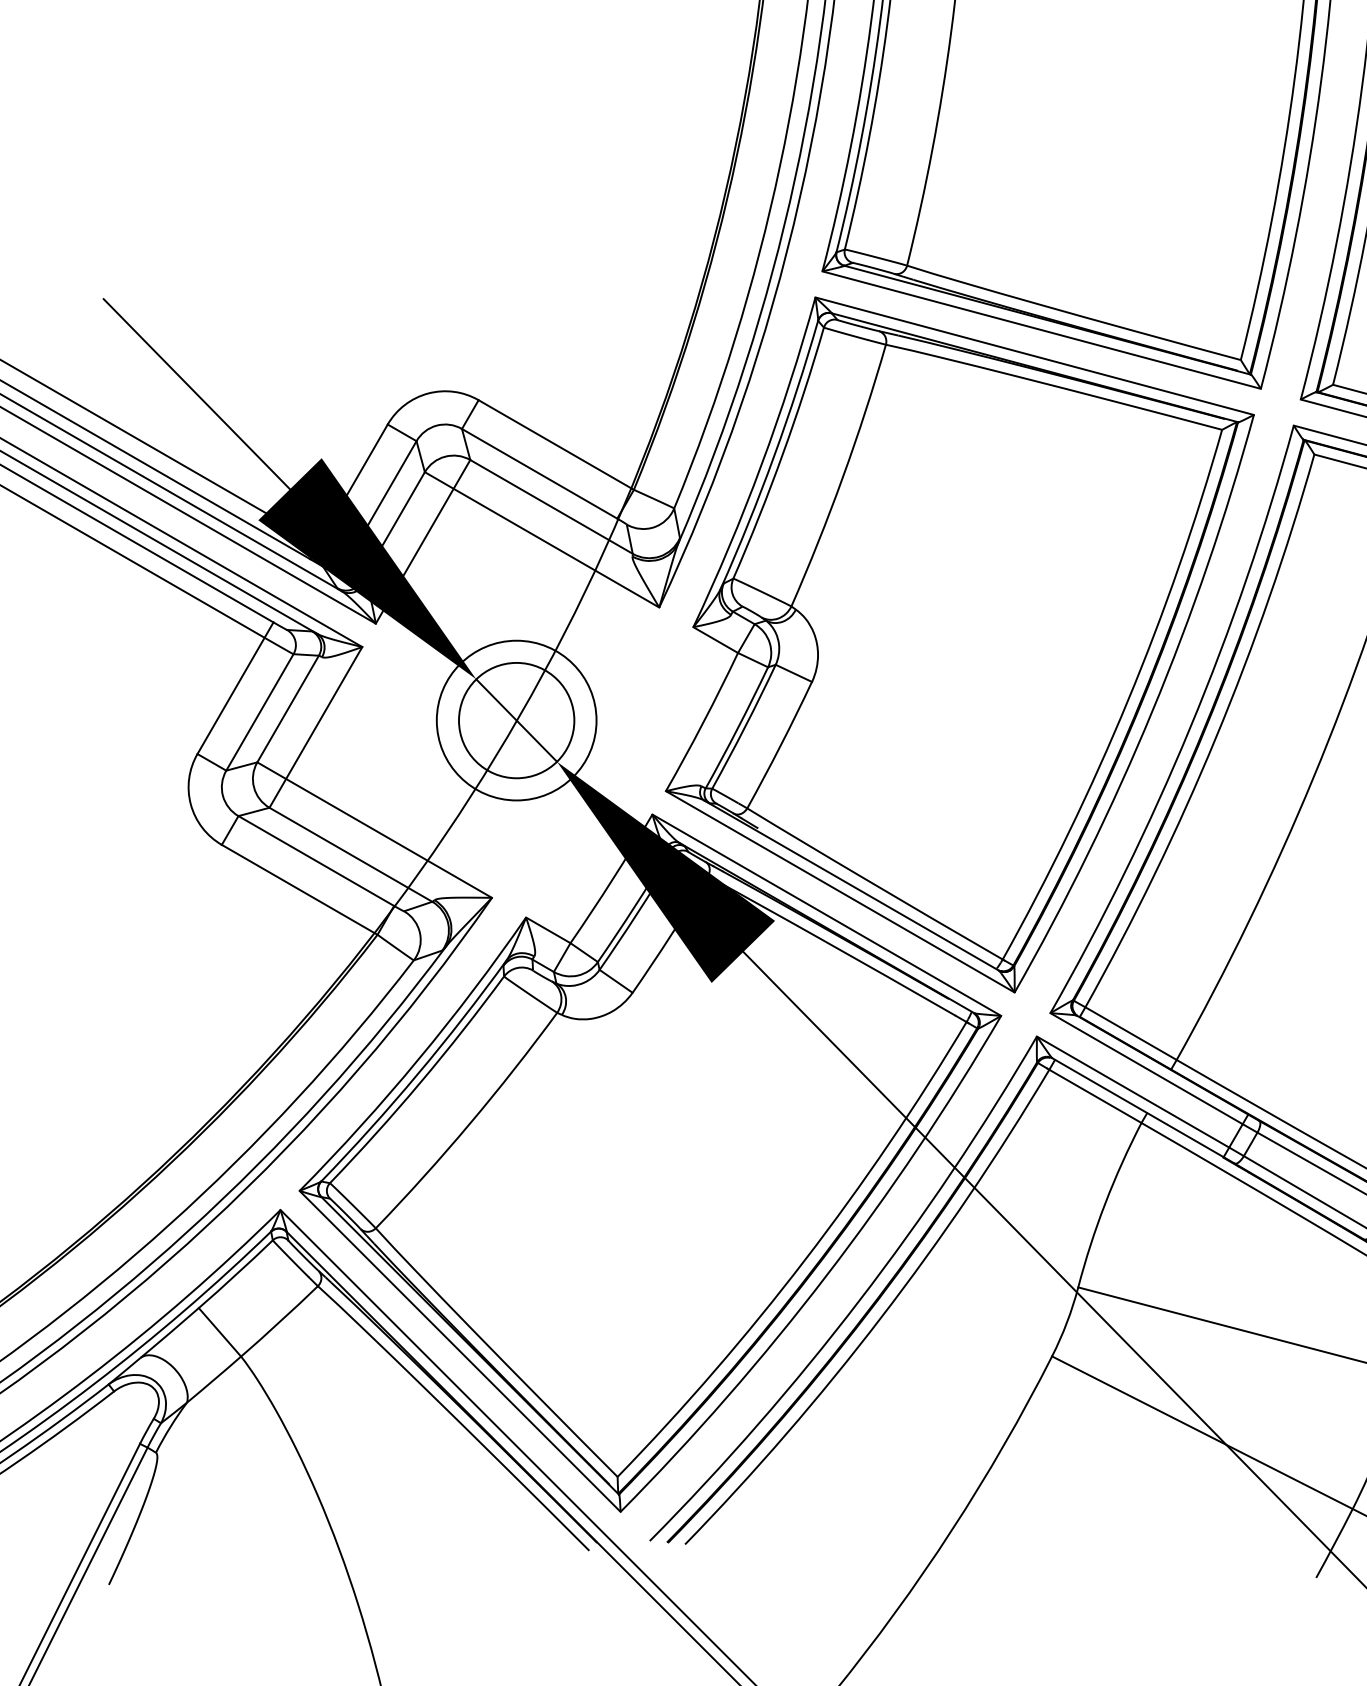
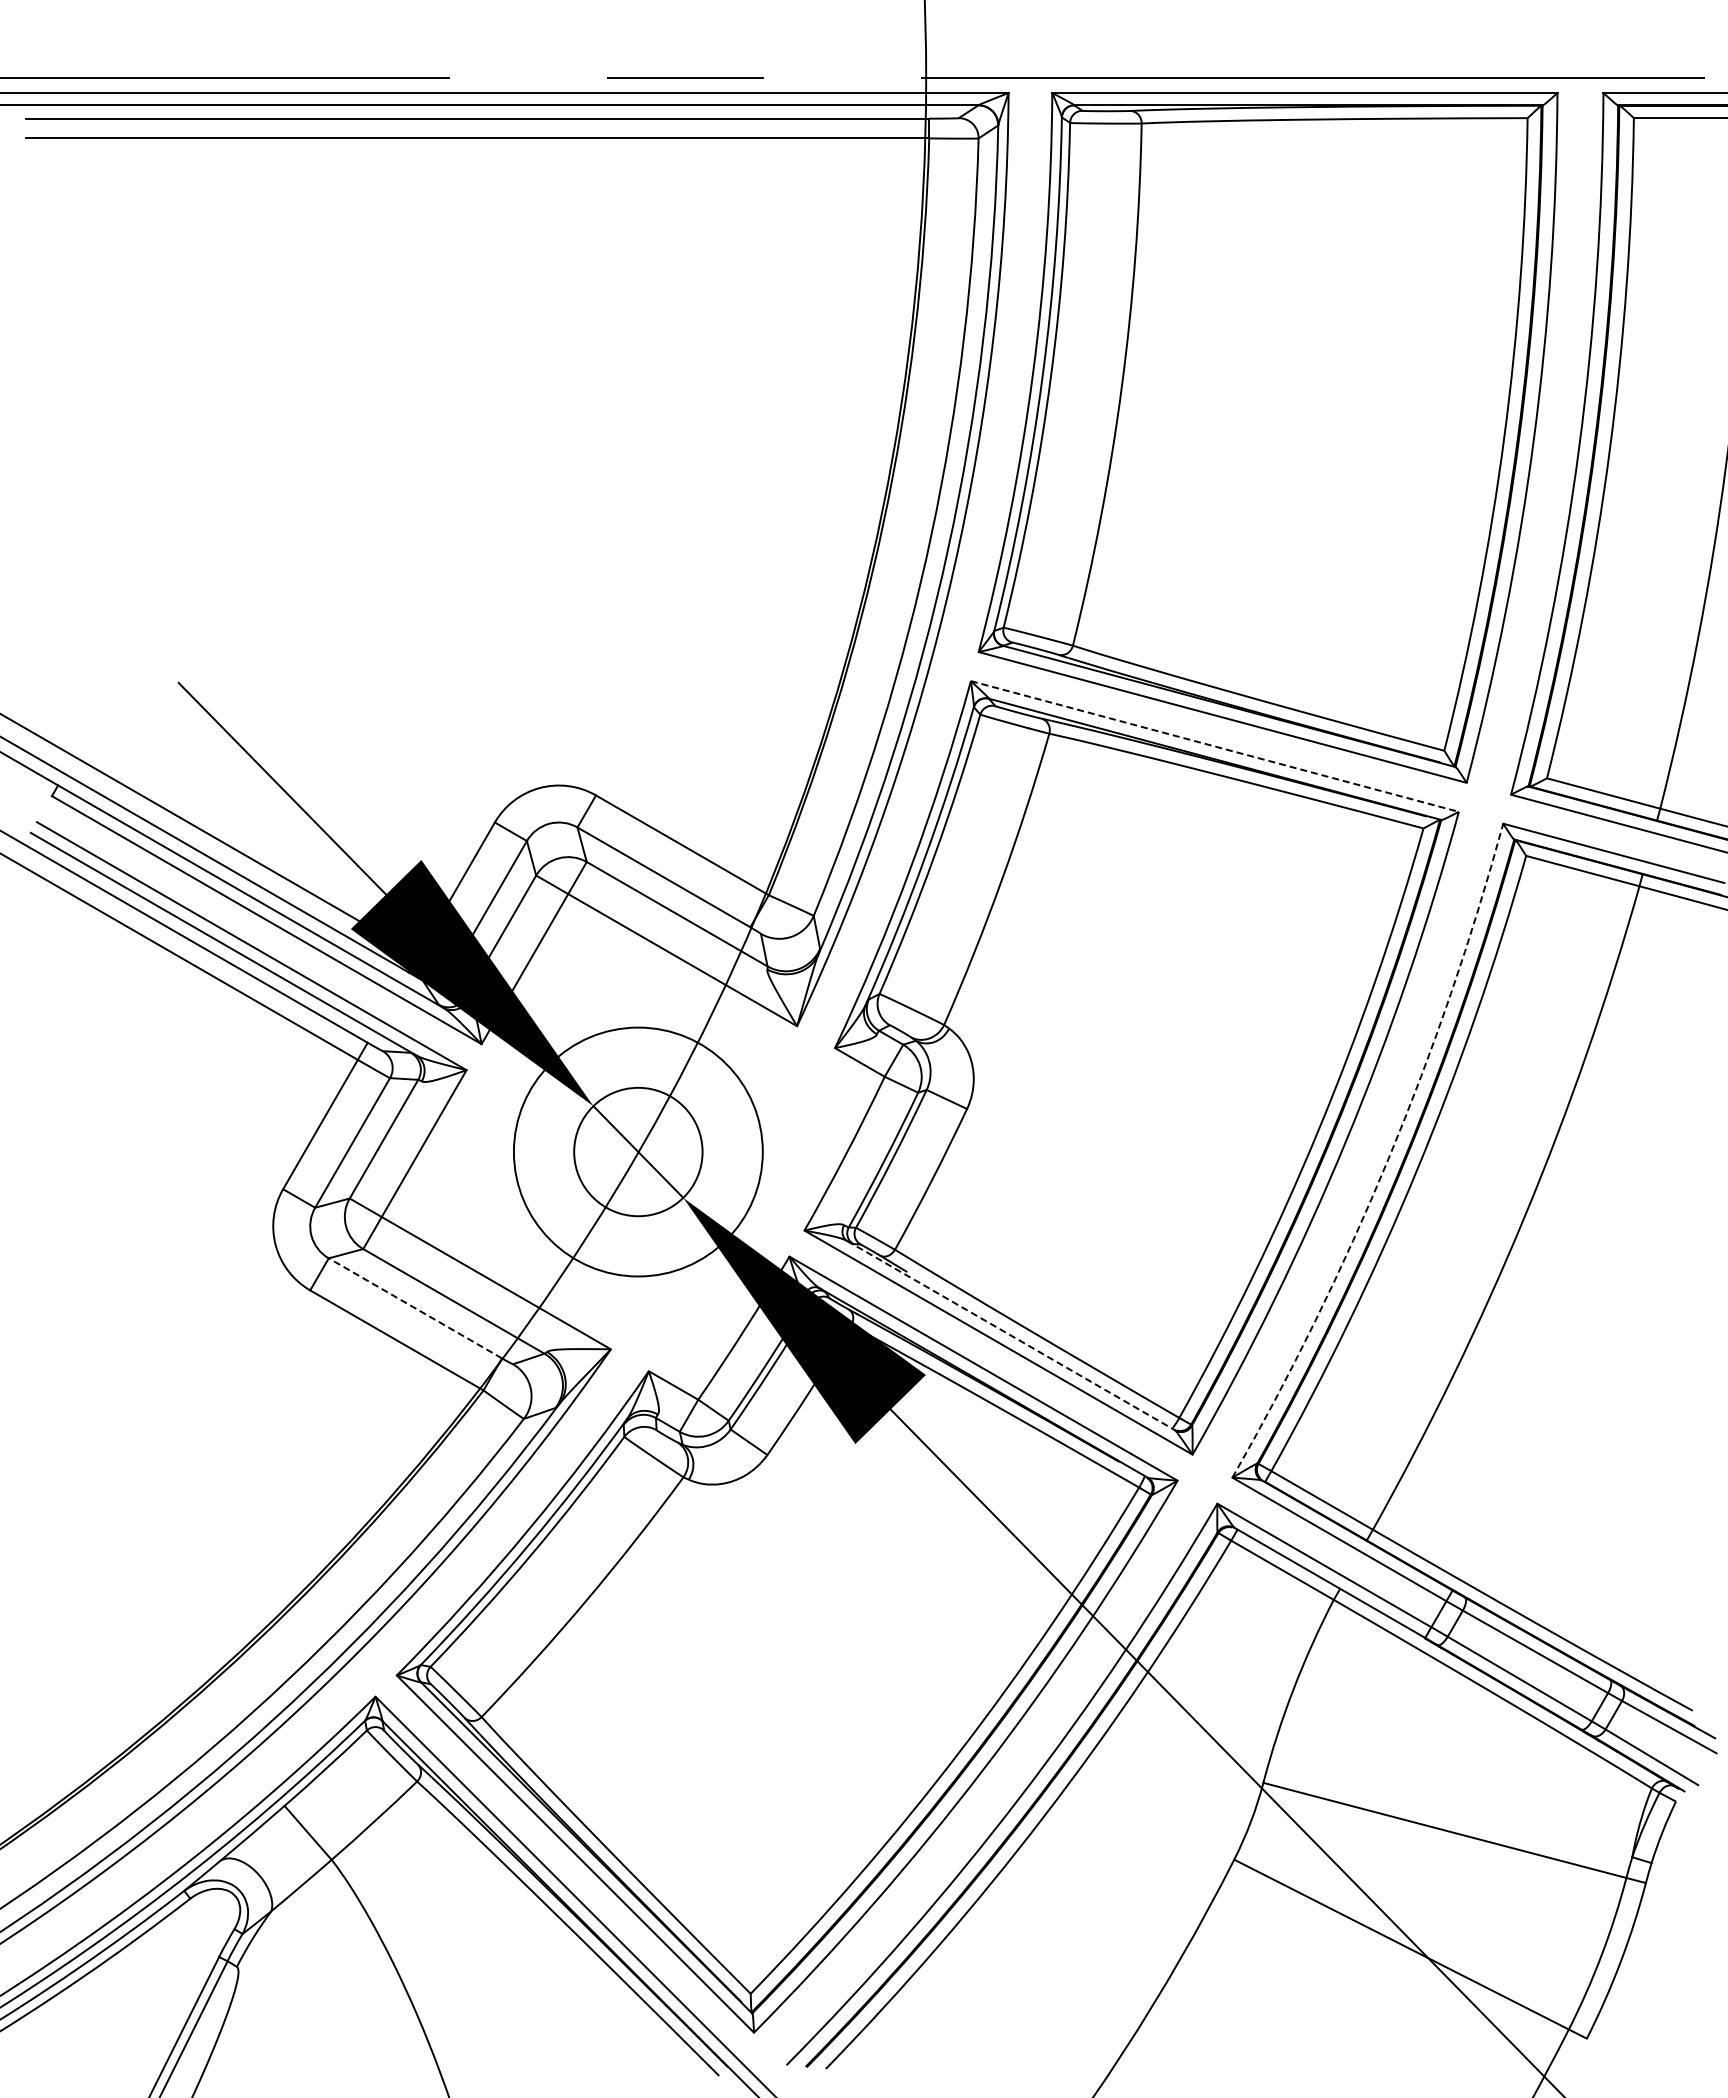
line: (1034, 356) -> (1214, 746), solid -> dashed
circle: (516, 720) -> (638, 1151), size x1.4
arc: (1190, 727) -> (1388, 1159), solid -> dashed
line: (315, 861) -> (414, 1308), solid -> dashed
line: (851, 885) -> (1011, 1335), solid -> dashed

